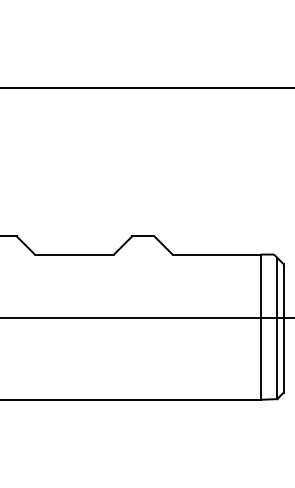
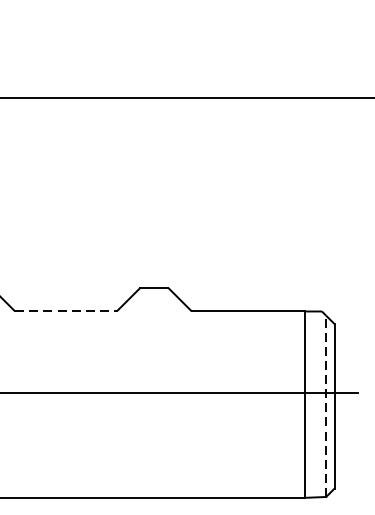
line: (74, 254) -> (65, 311), solid -> dashed
line: (277, 328) -> (326, 406), solid -> dashed

